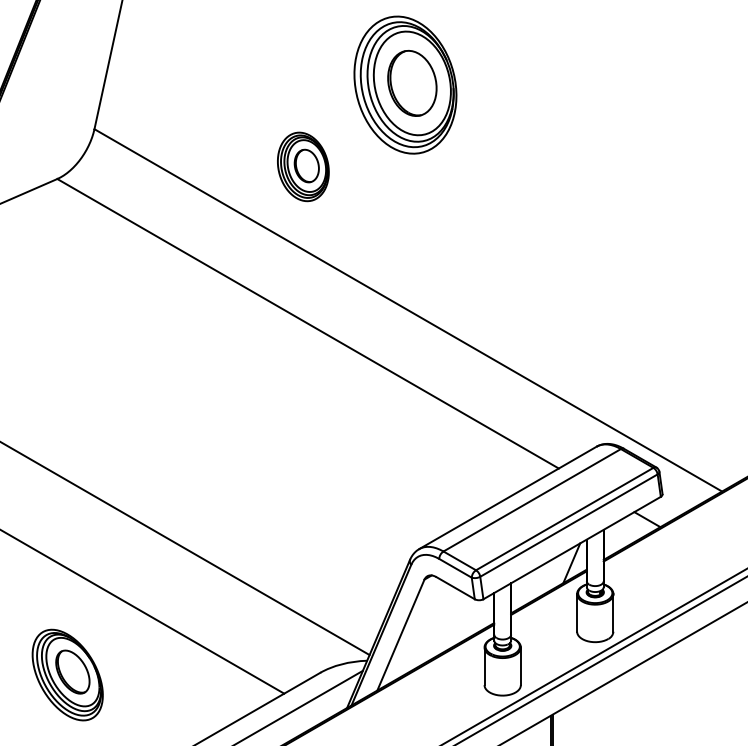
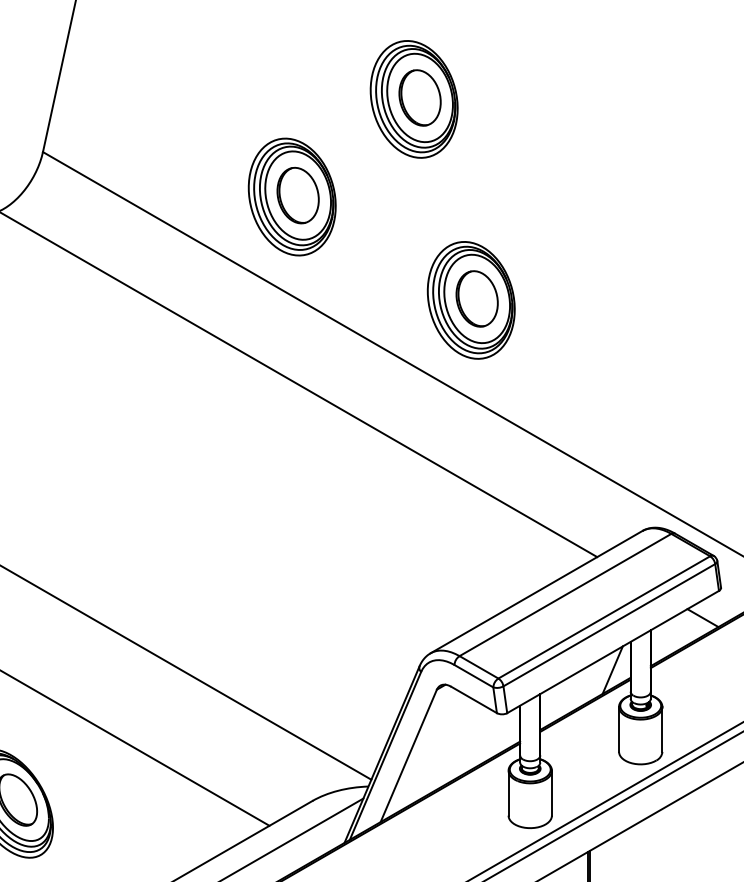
part: (405, 84) -> (414, 98), size x0.71
part: (303, 166) -> (292, 196), size x1.43
part: (453, 253) -> (471, 300), added

